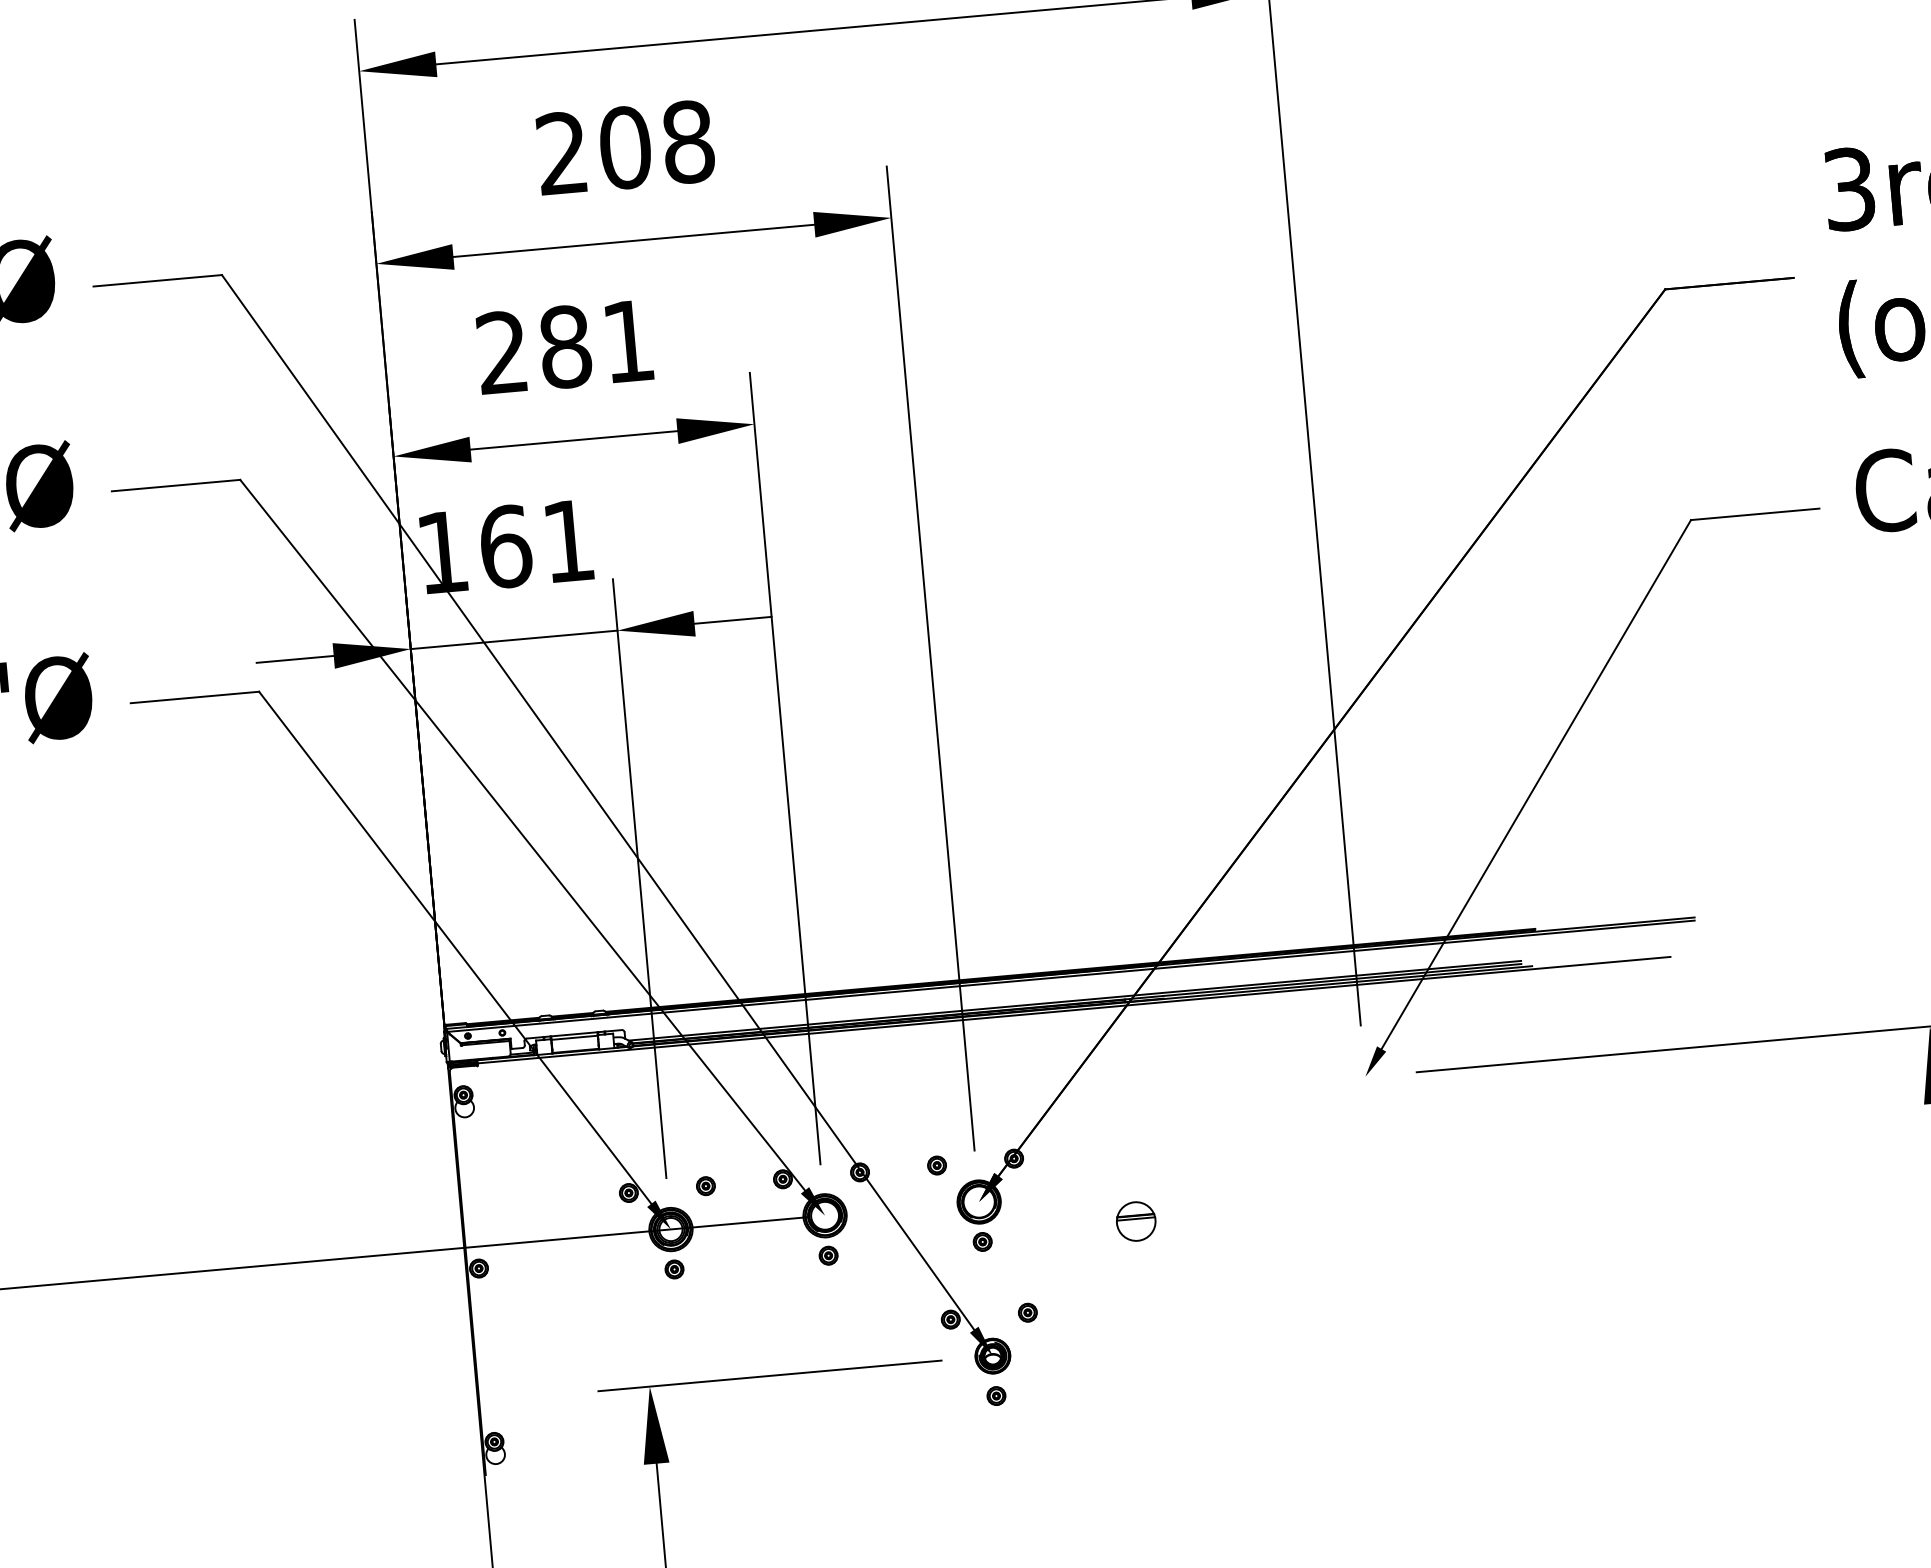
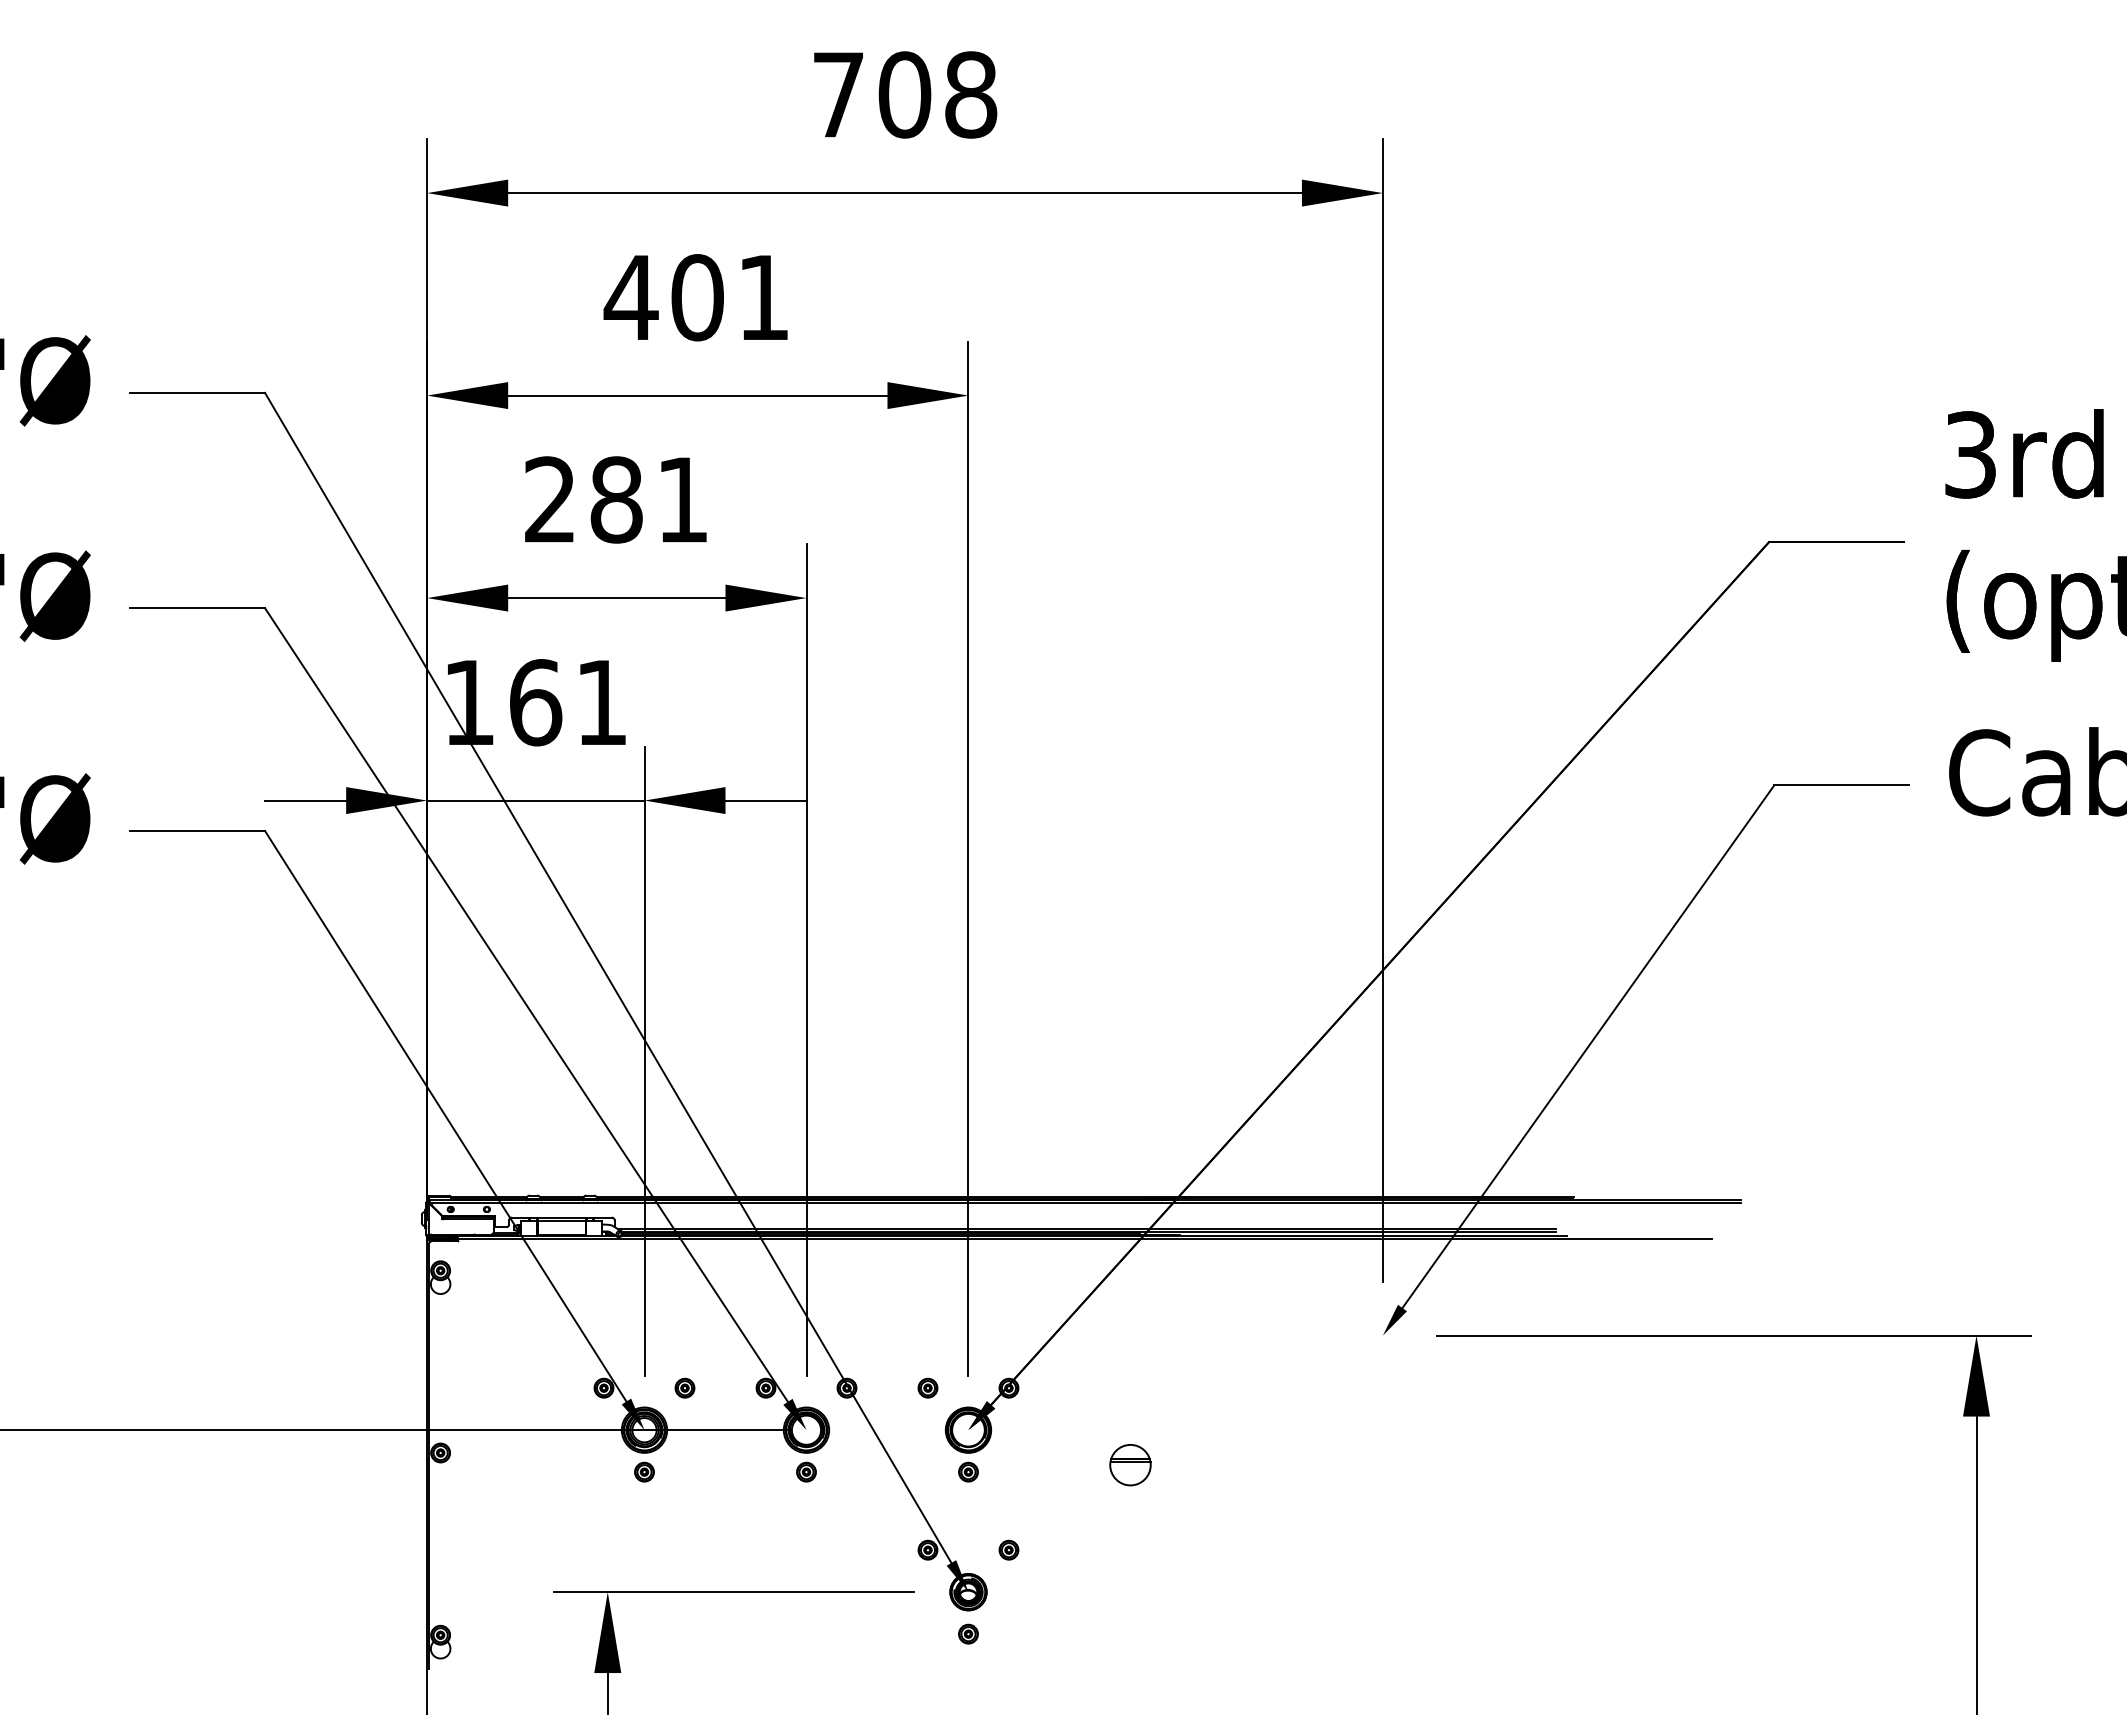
text: (624, 147) -> (696, 297), 208 -> 401

